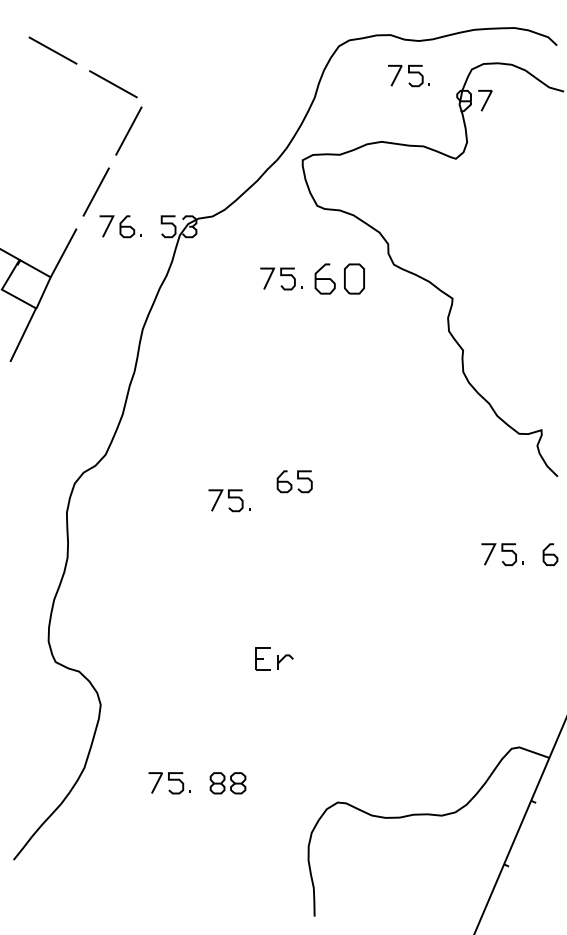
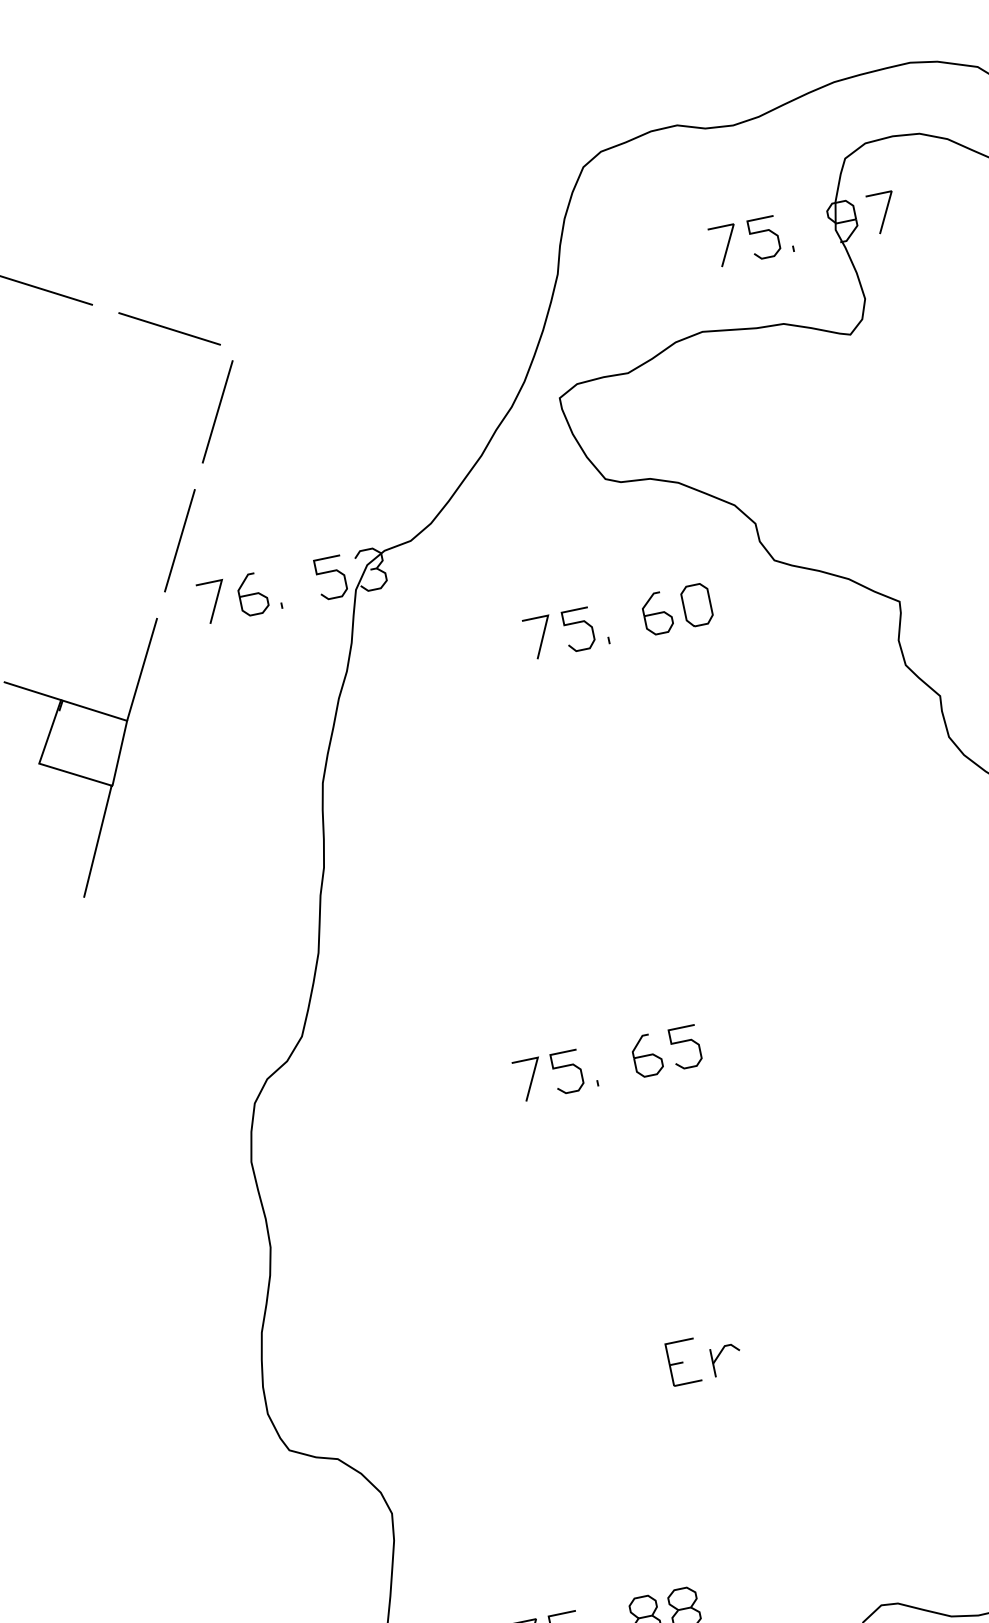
part: (408, 76) -> (750, 241), moved
part: (339, 278) -> (676, 608), size x0.71
part: (294, 481) -> (665, 1051), moved

